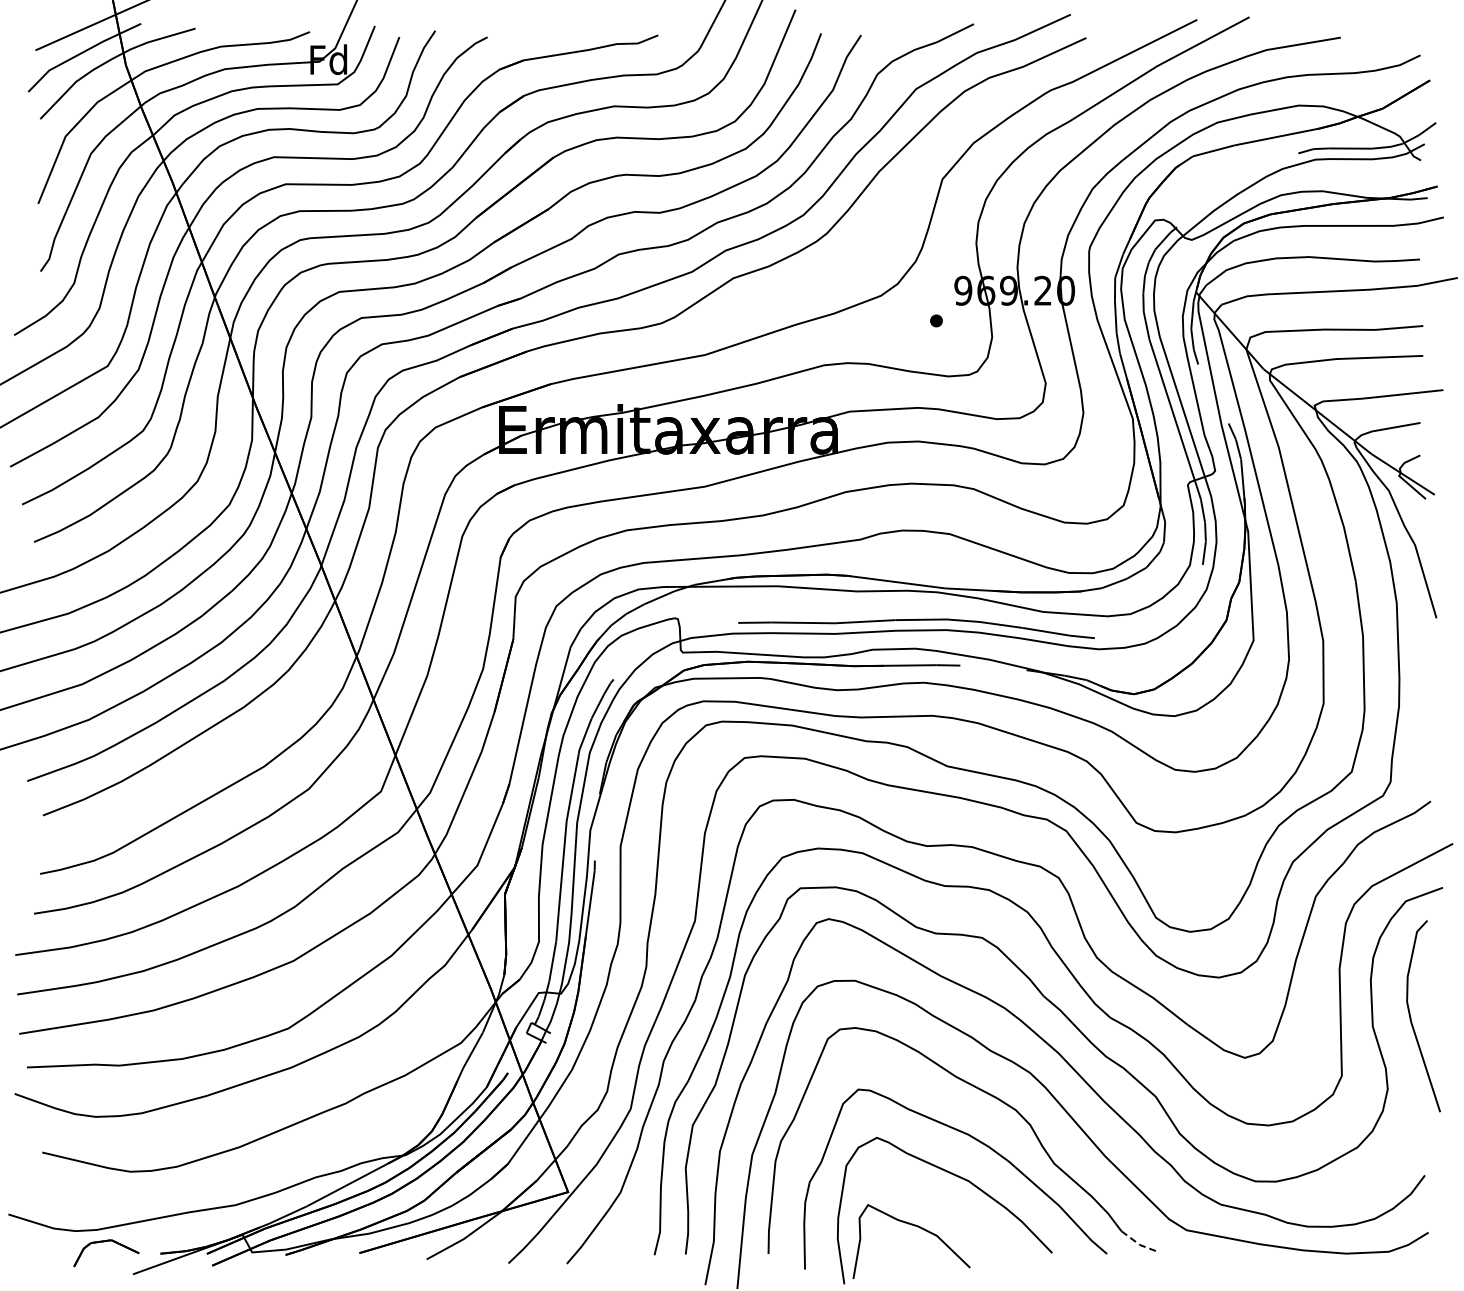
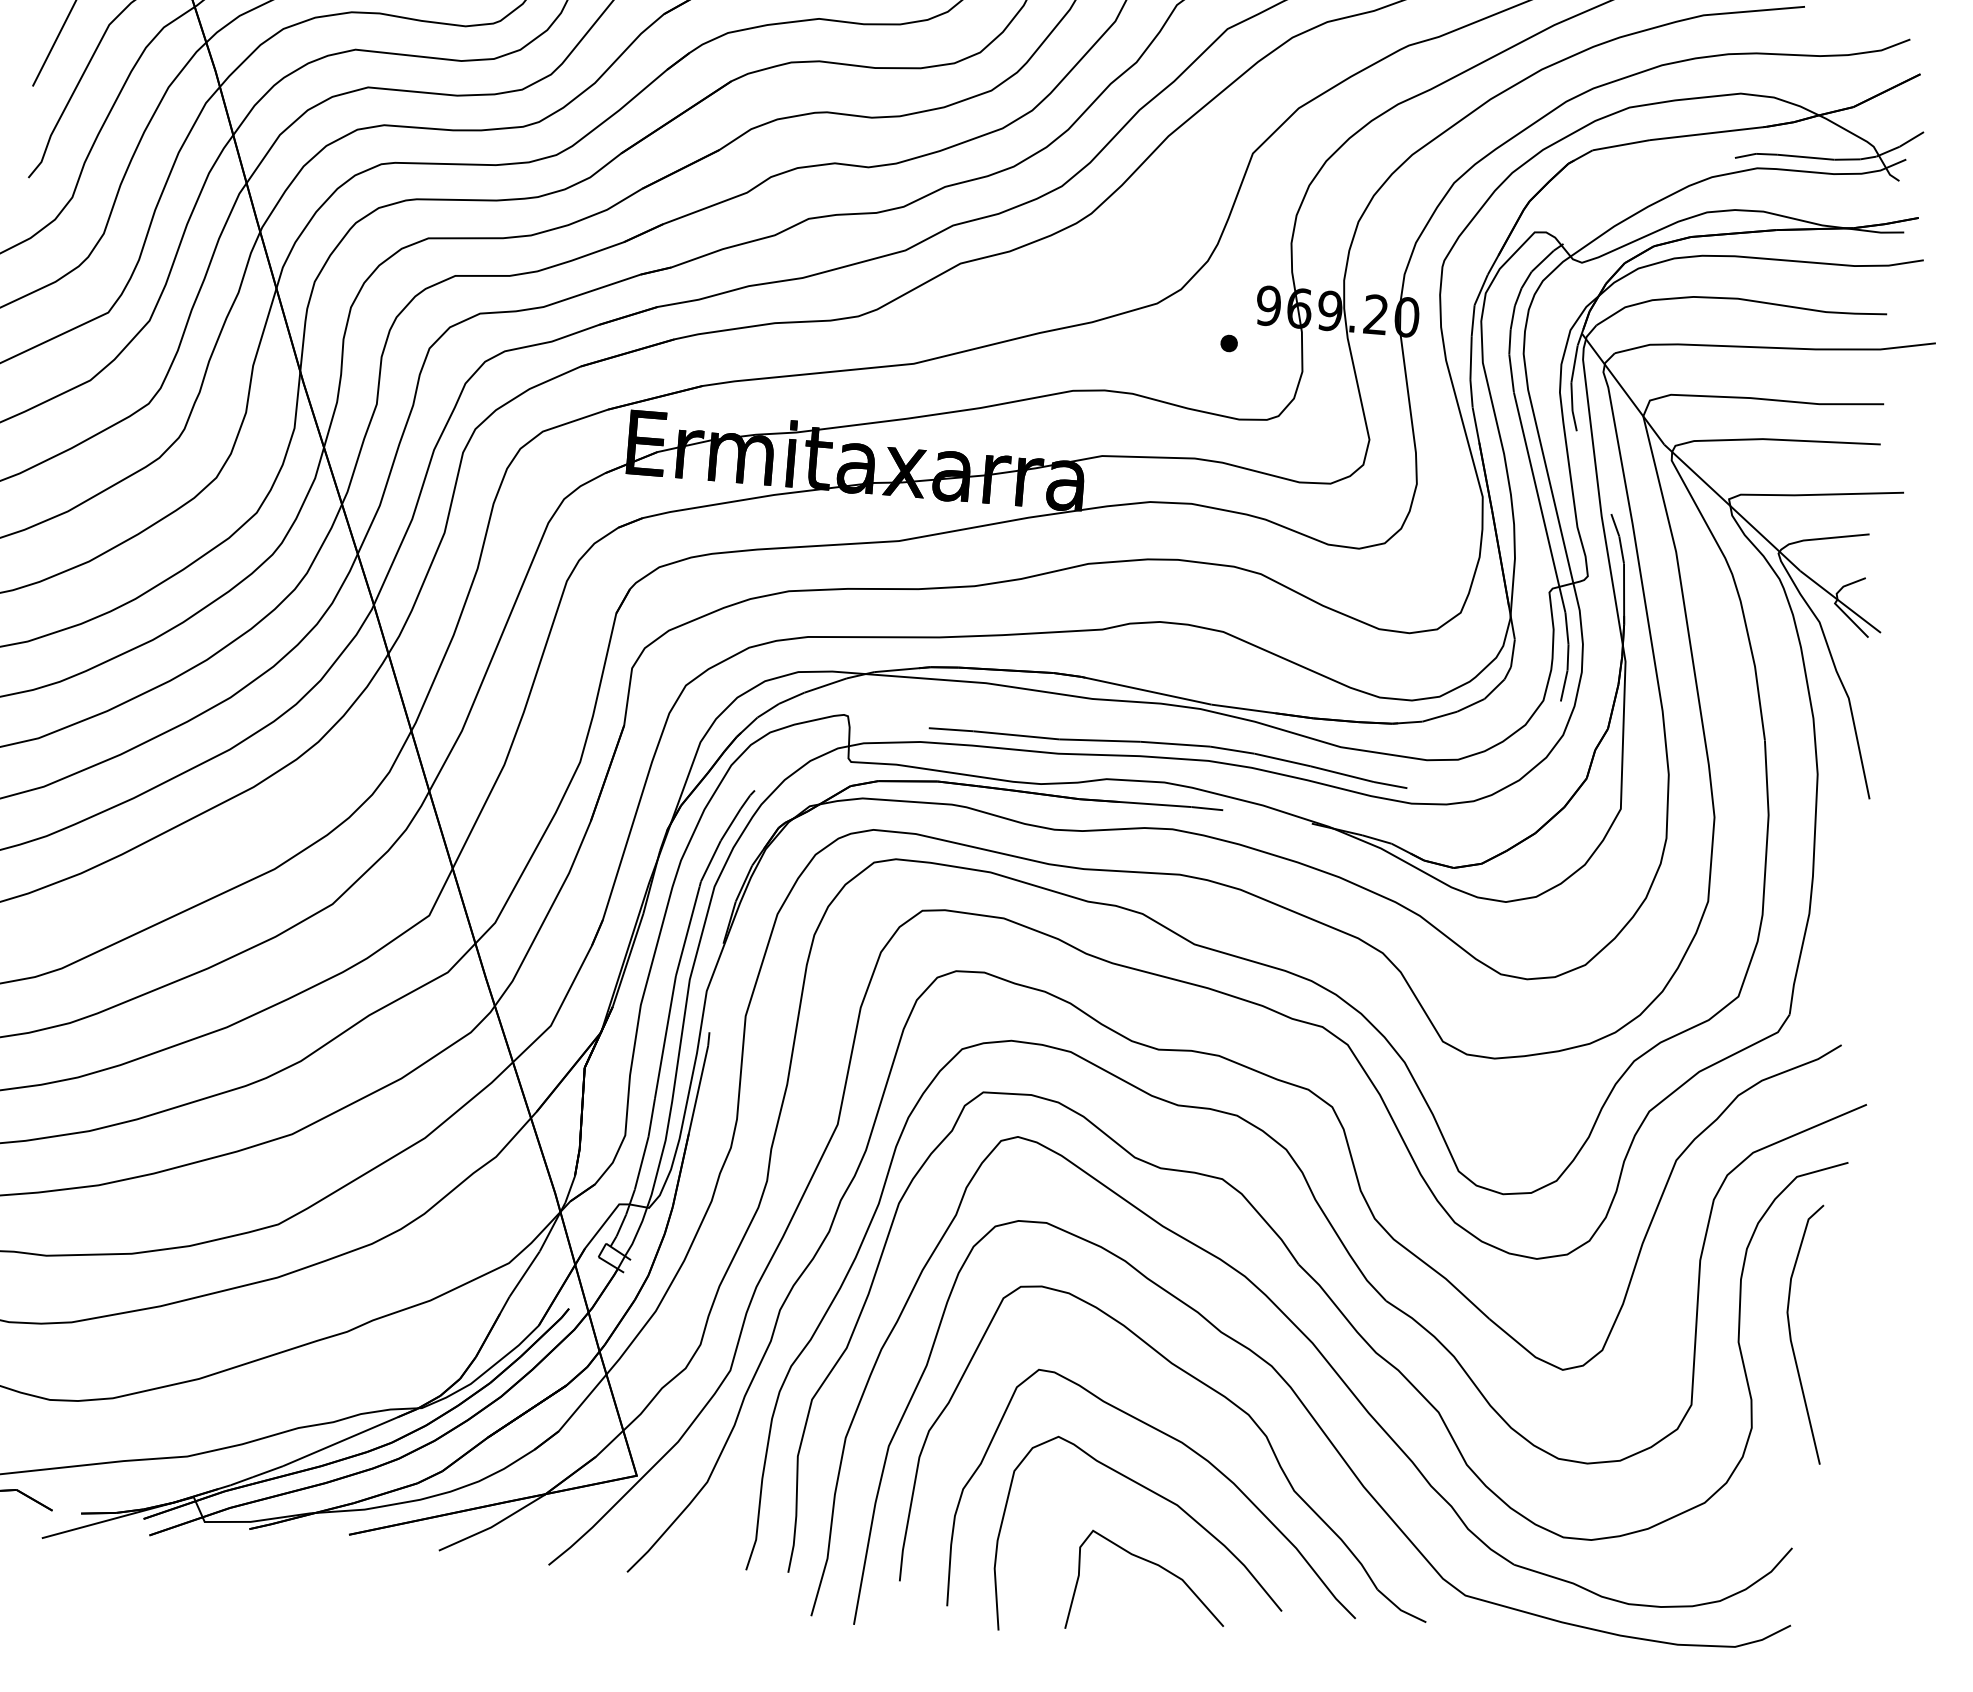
curve: (917, 1227) -> (1157, 1566), moved
line: (1139, 1244) -> (1400, 1609), dashed -> solid

